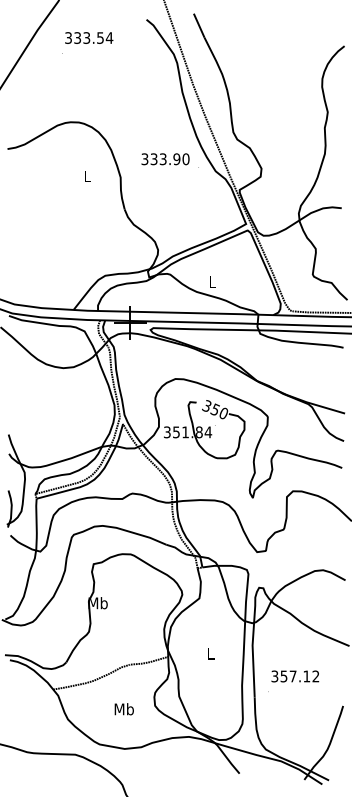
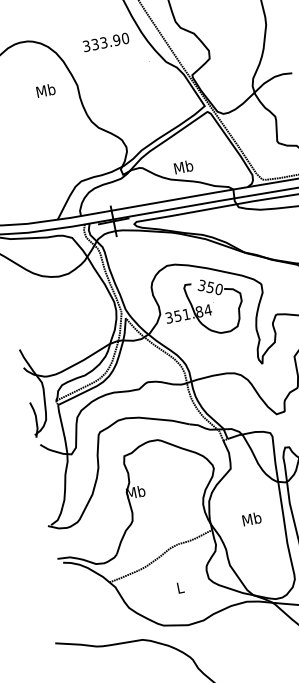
text: (165, 159) -> (106, 42), moved
text: (87, 176) -> (45, 90), L -> Mb
text: (211, 281) -> (182, 166), L -> Mb
text: (210, 653) -> (251, 518), L -> Mb
text: (123, 709) -> (179, 588), Mb -> L

